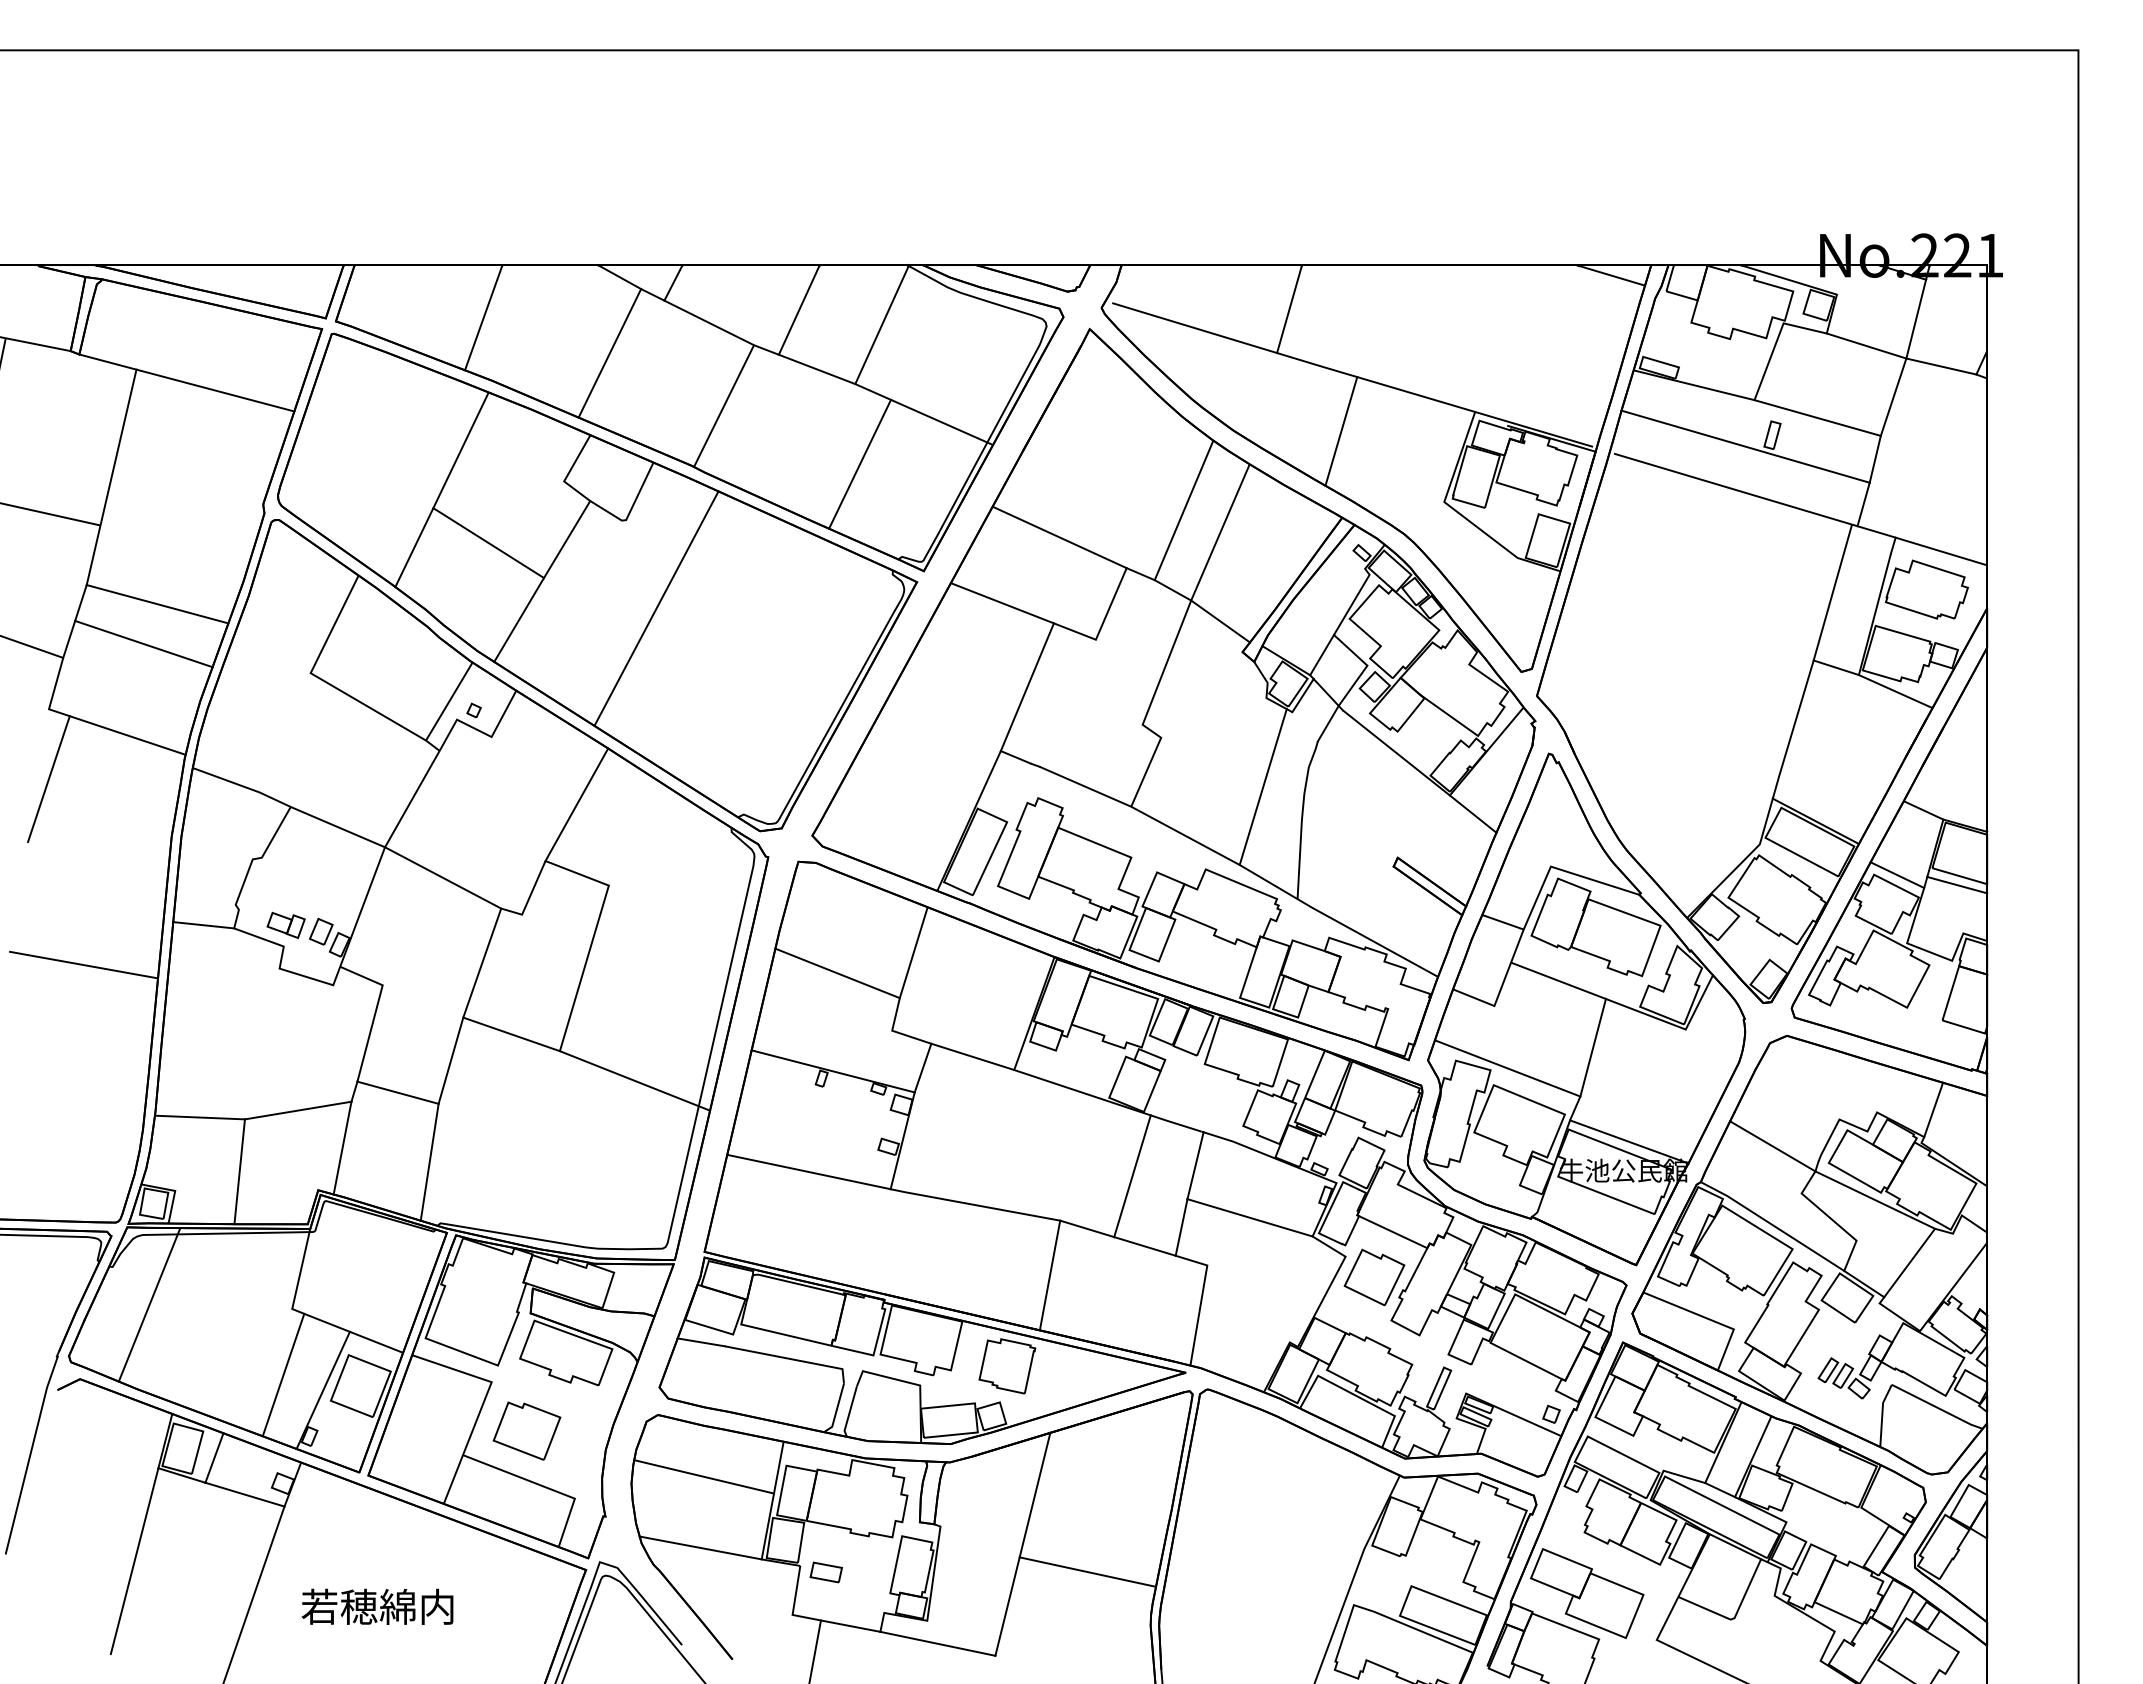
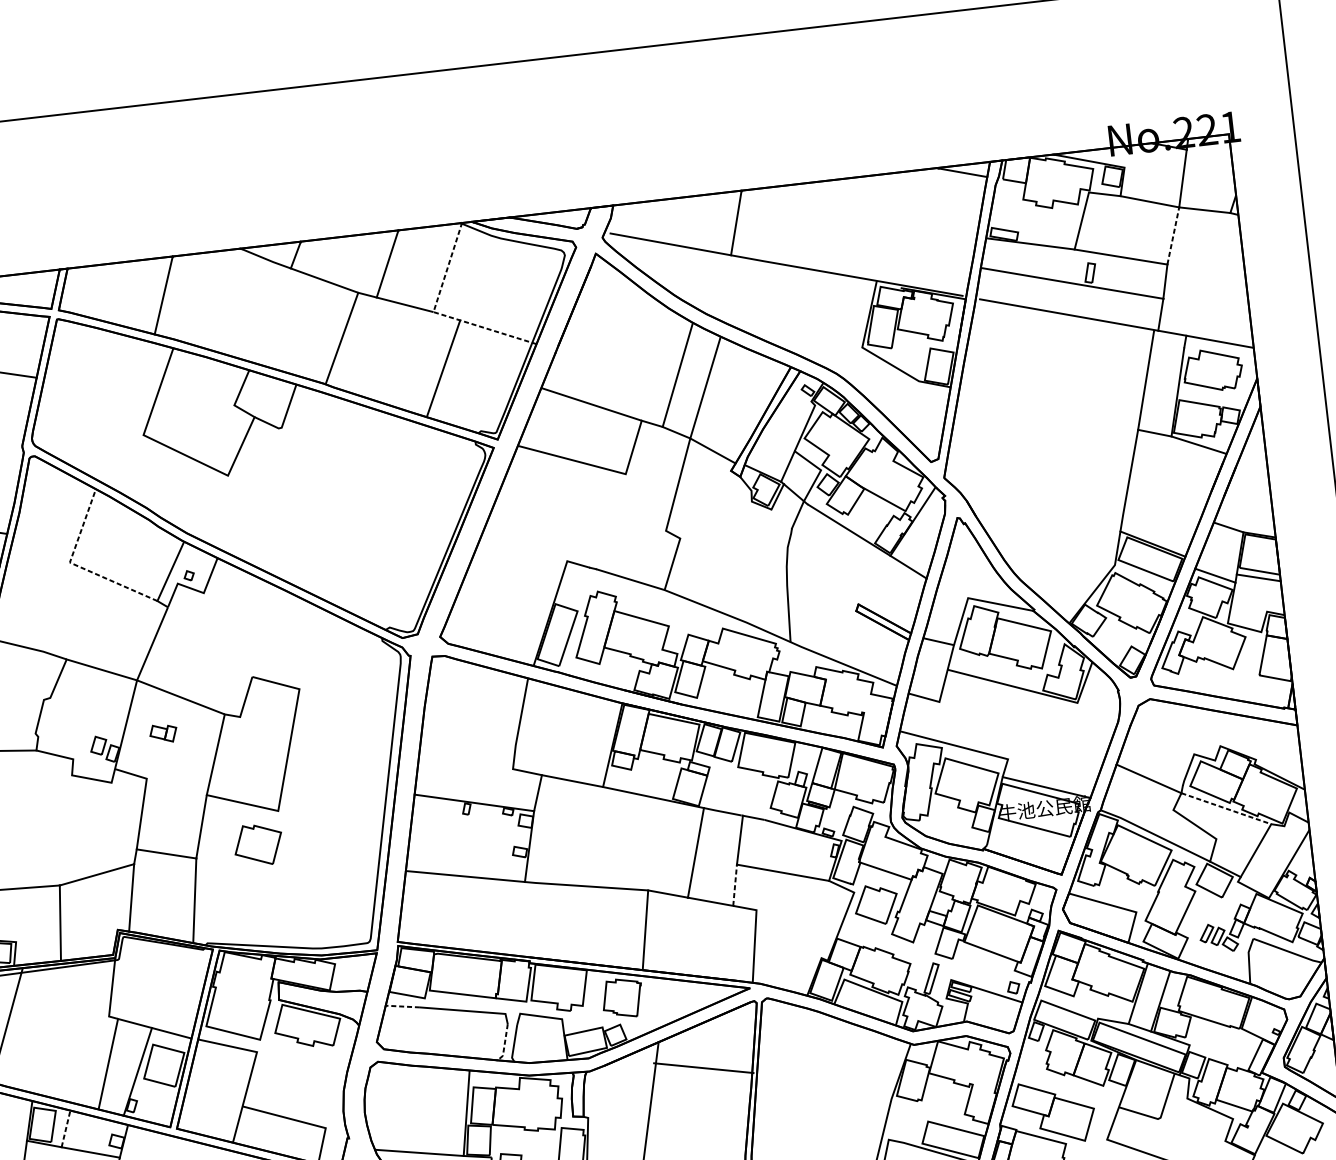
line: (609, 353) -> (256, 310), removed
line: (865, 388) -> (441, 314), solid -> dashed
line: (1893, 397) -> (1173, 236), solid -> dashed
line: (1341, 431) -> (783, 305), removed
line: (414, 547) -> (133, 464), removed
line: (656, 608) -> (310, 488), removed
line: (519, 619) -> (214, 507), removed
line: (321, 679) -> (78, 566), solid -> dashed
line: (1026, 687) -> (580, 513), removed
line: (1262, 786) -> (756, 564), removed
line: (576, 804) -> (269, 634), removed
part: (285, 924) -> (162, 733), moved
line: (837, 973) -> (469, 732), removed
line: (1592, 1047) -> (1012, 723), removed
line: (634, 1080) -> (333, 825), removed
line: (1933, 1109) -> (1260, 739), removed
line: (1875, 1200) -> (1226, 808), solid -> dashed
line: (1181, 1227) -> (735, 885), solid -> dashed
line: (701, 1342) -> (403, 1006), solid -> dashed
line: (836, 1410) -> (504, 1043), solid -> dashed
part: (526, 1430) -> (258, 844), moved
line: (214, 1457) -> (65, 1128), solid -> dashed
line: (704, 1476) -> (416, 1101), removed
line: (1087, 1571) -> (703, 1067), moved

